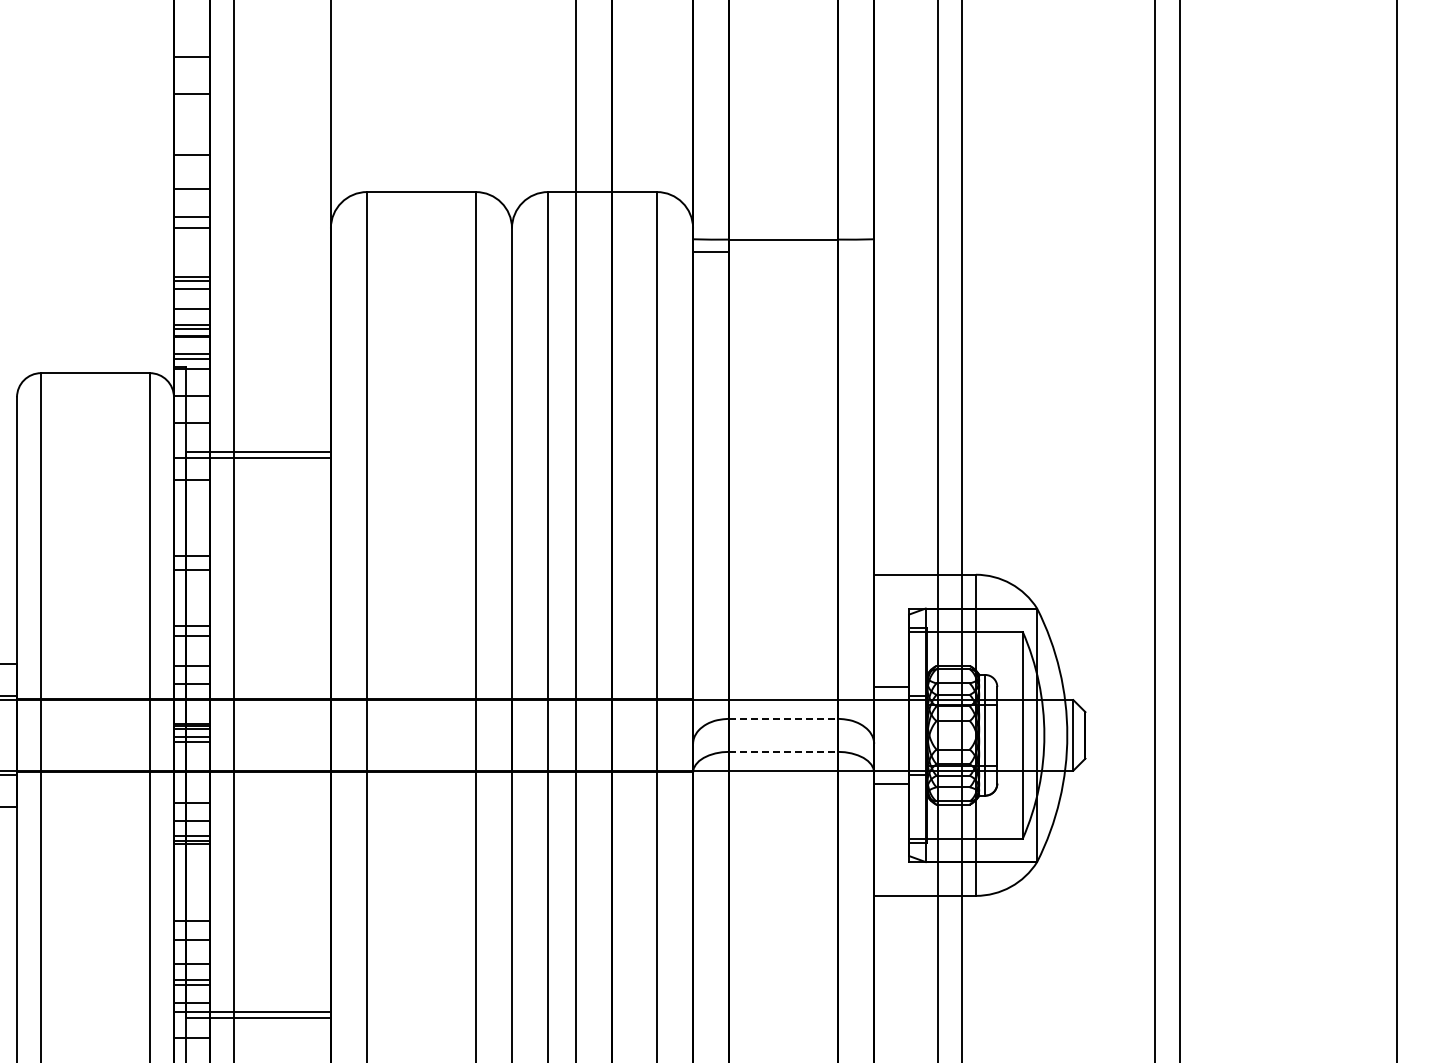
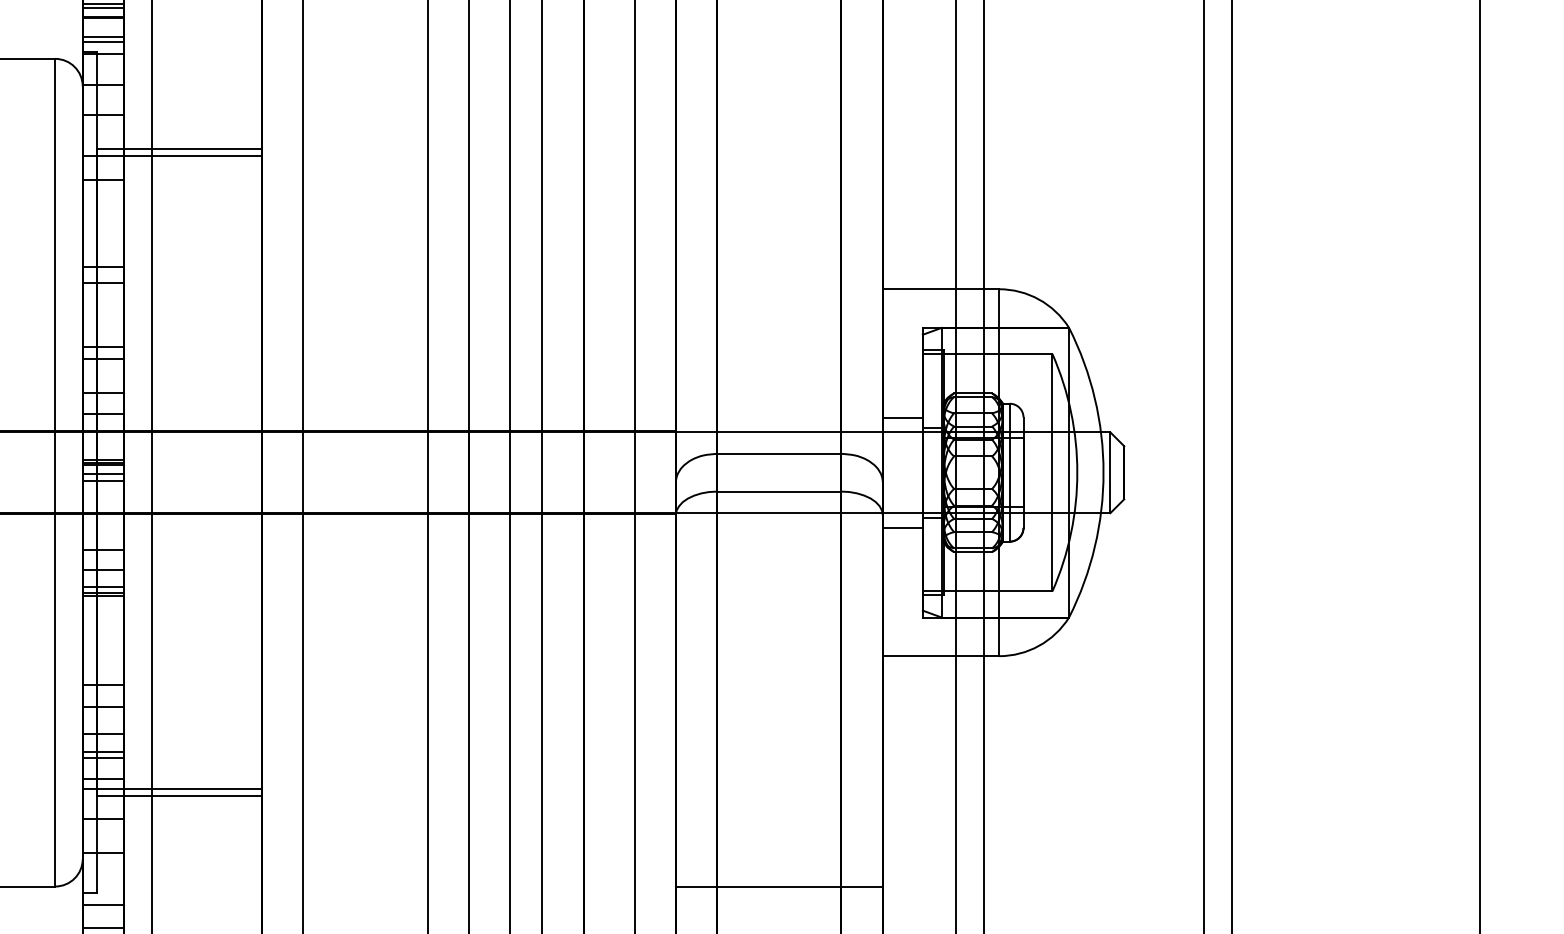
line: (784, 718) -> (780, 453), dashed -> solid
line: (784, 751) -> (780, 491), dashed -> solid

